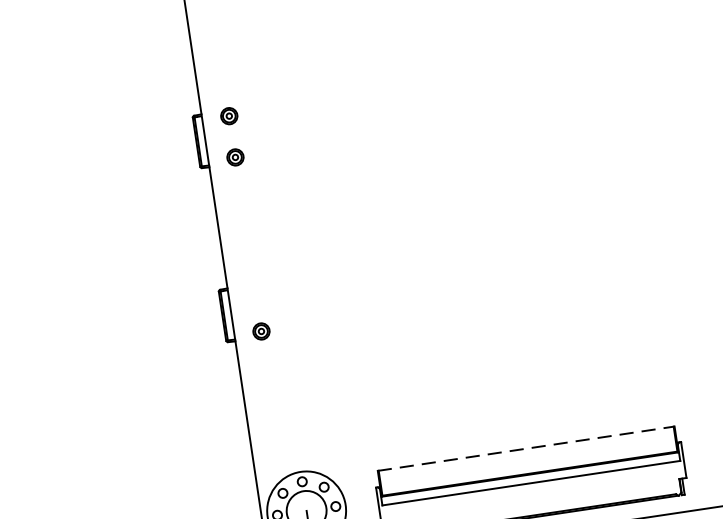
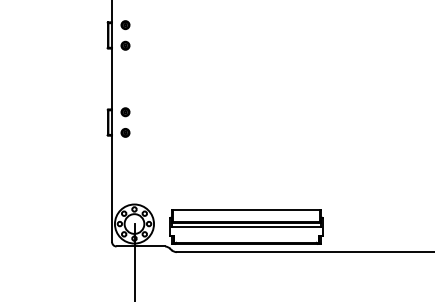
part: (255, 290) -> (125, 112), added
line: (528, 448) -> (247, 209), dashed -> solid

